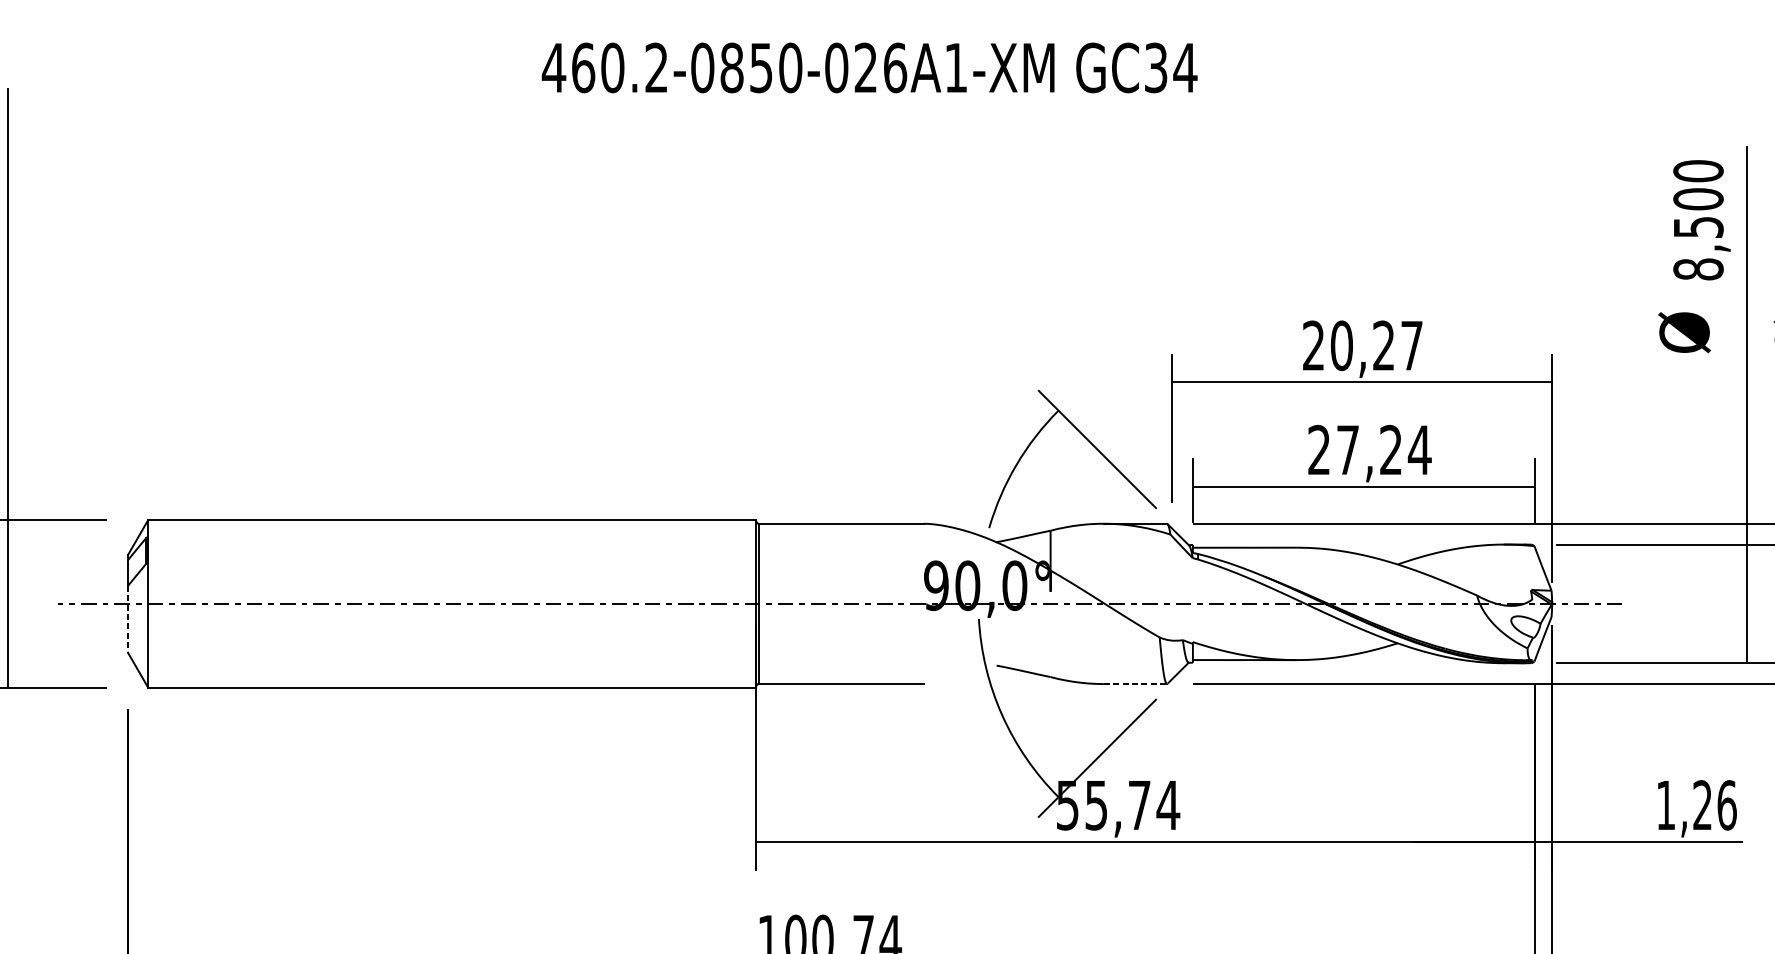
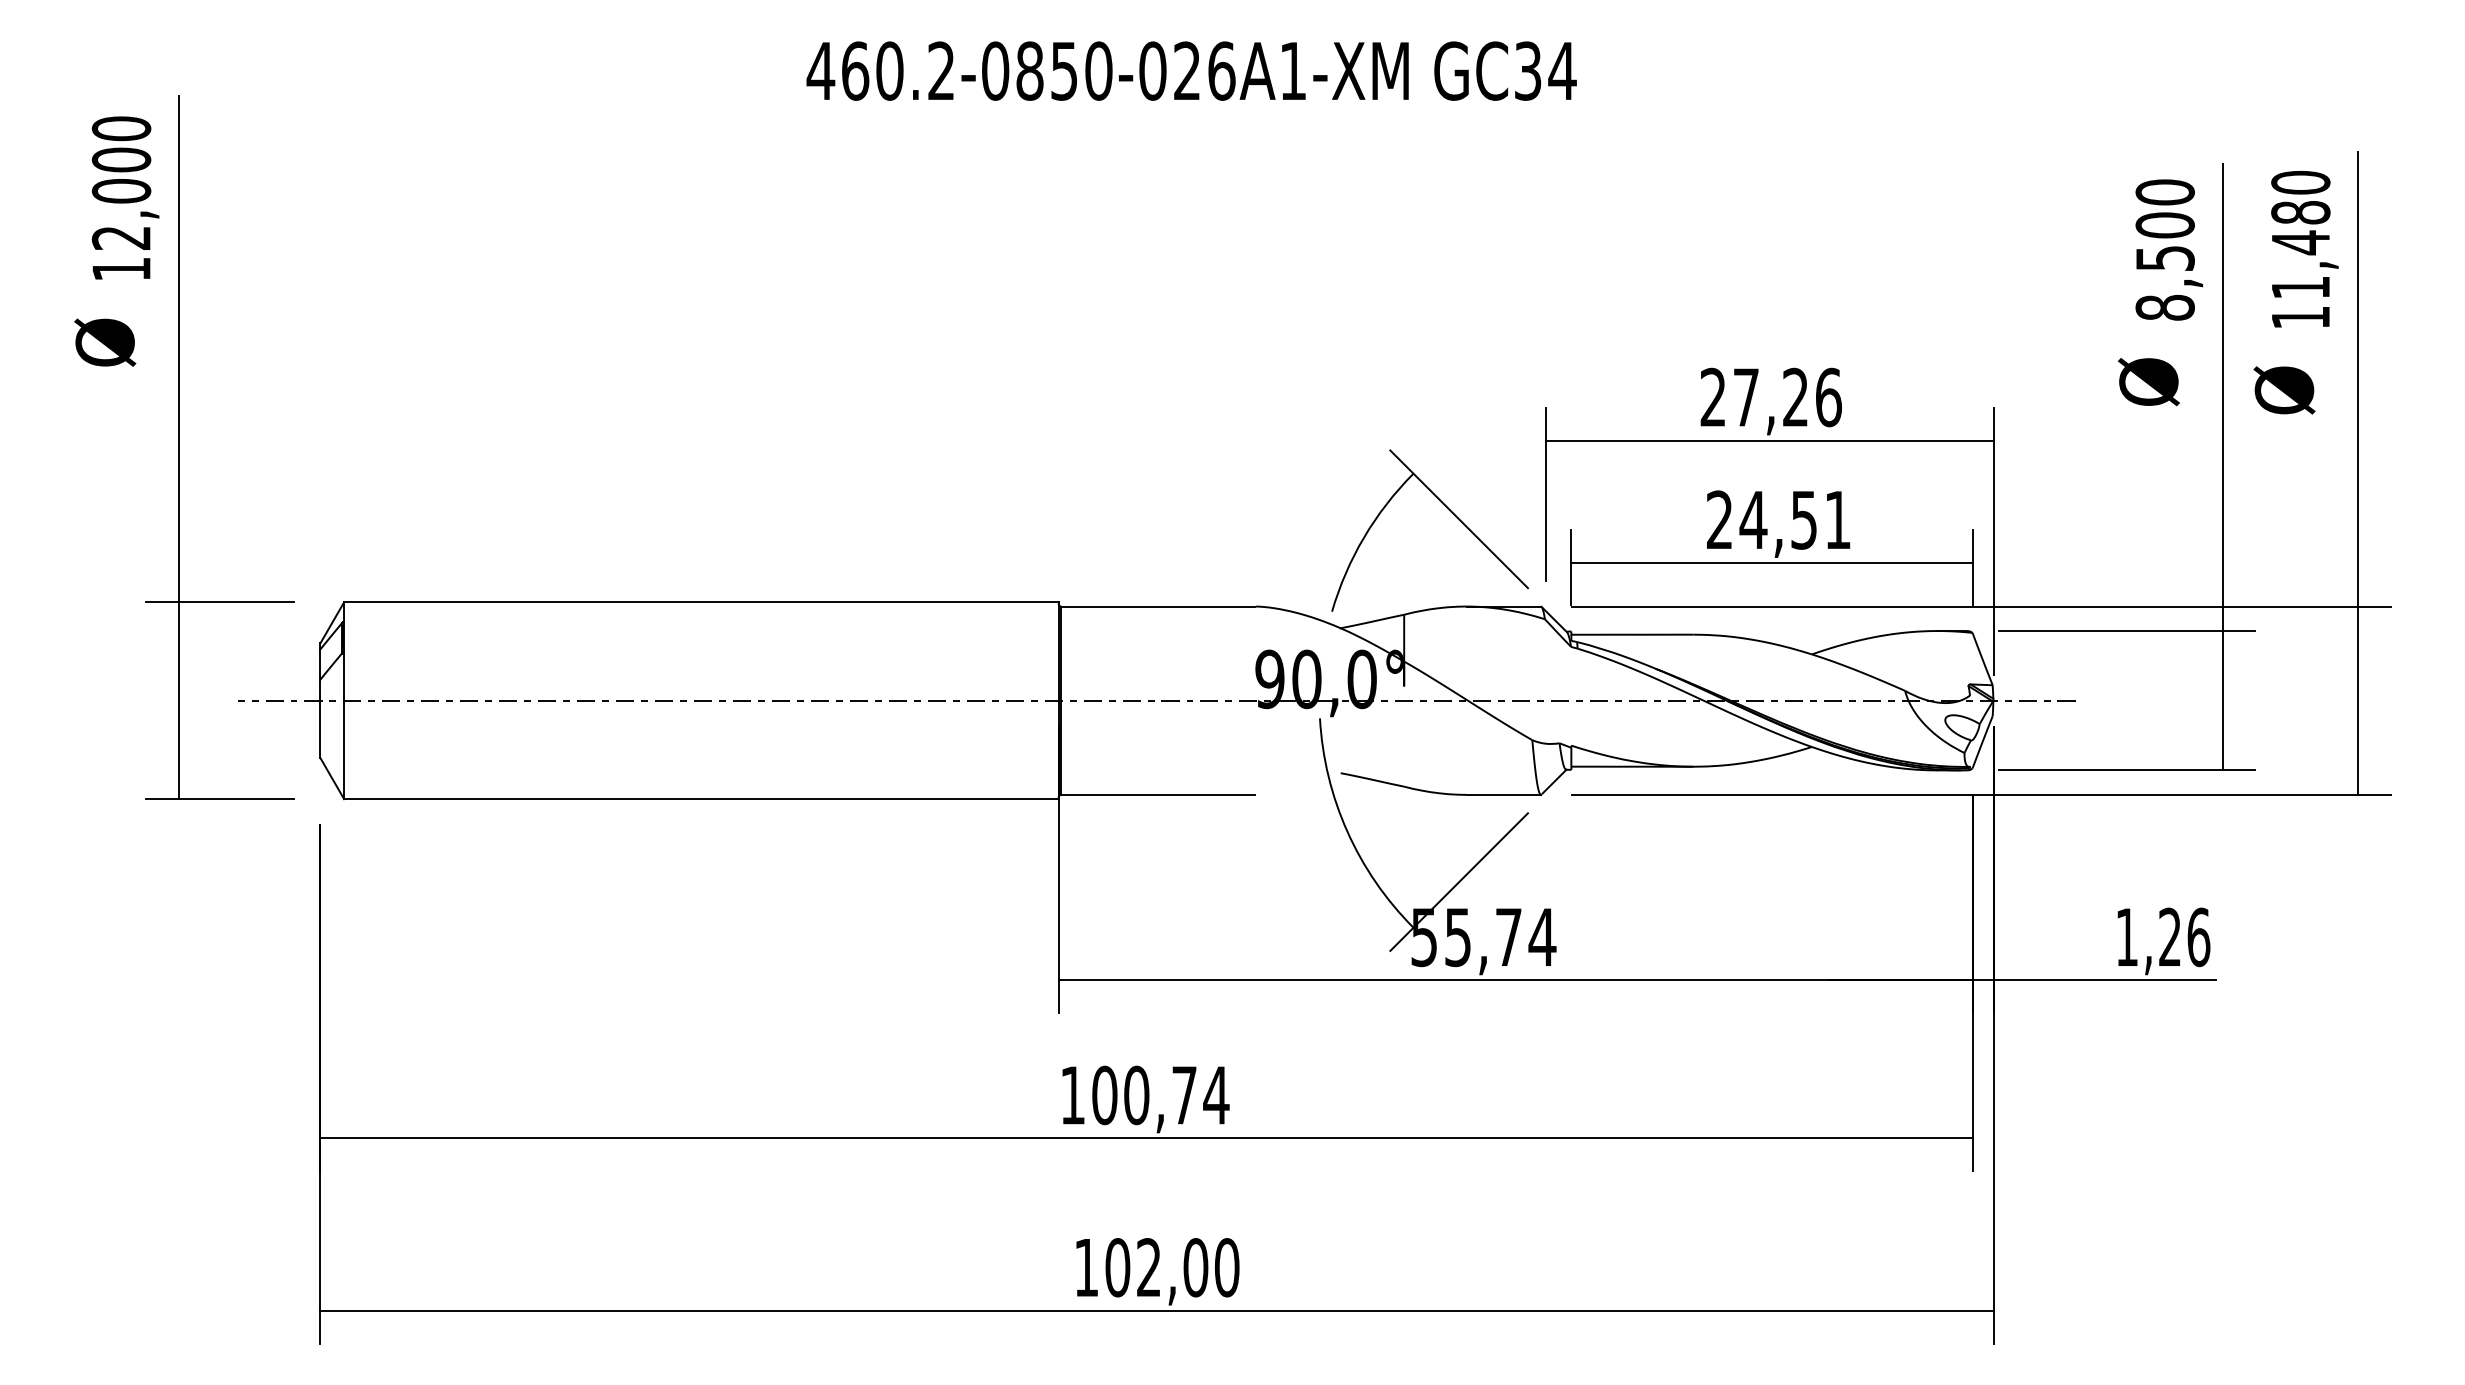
text: (1376, 345) -> (1787, 397), 20,27 -> 27,26
text: (1383, 449) -> (1795, 519), 27,24 -> 24,51
line: (128, 619) -> (320, 719), dashed -> solid
line: (1136, 683) -> (1504, 794), dashed -> solid

